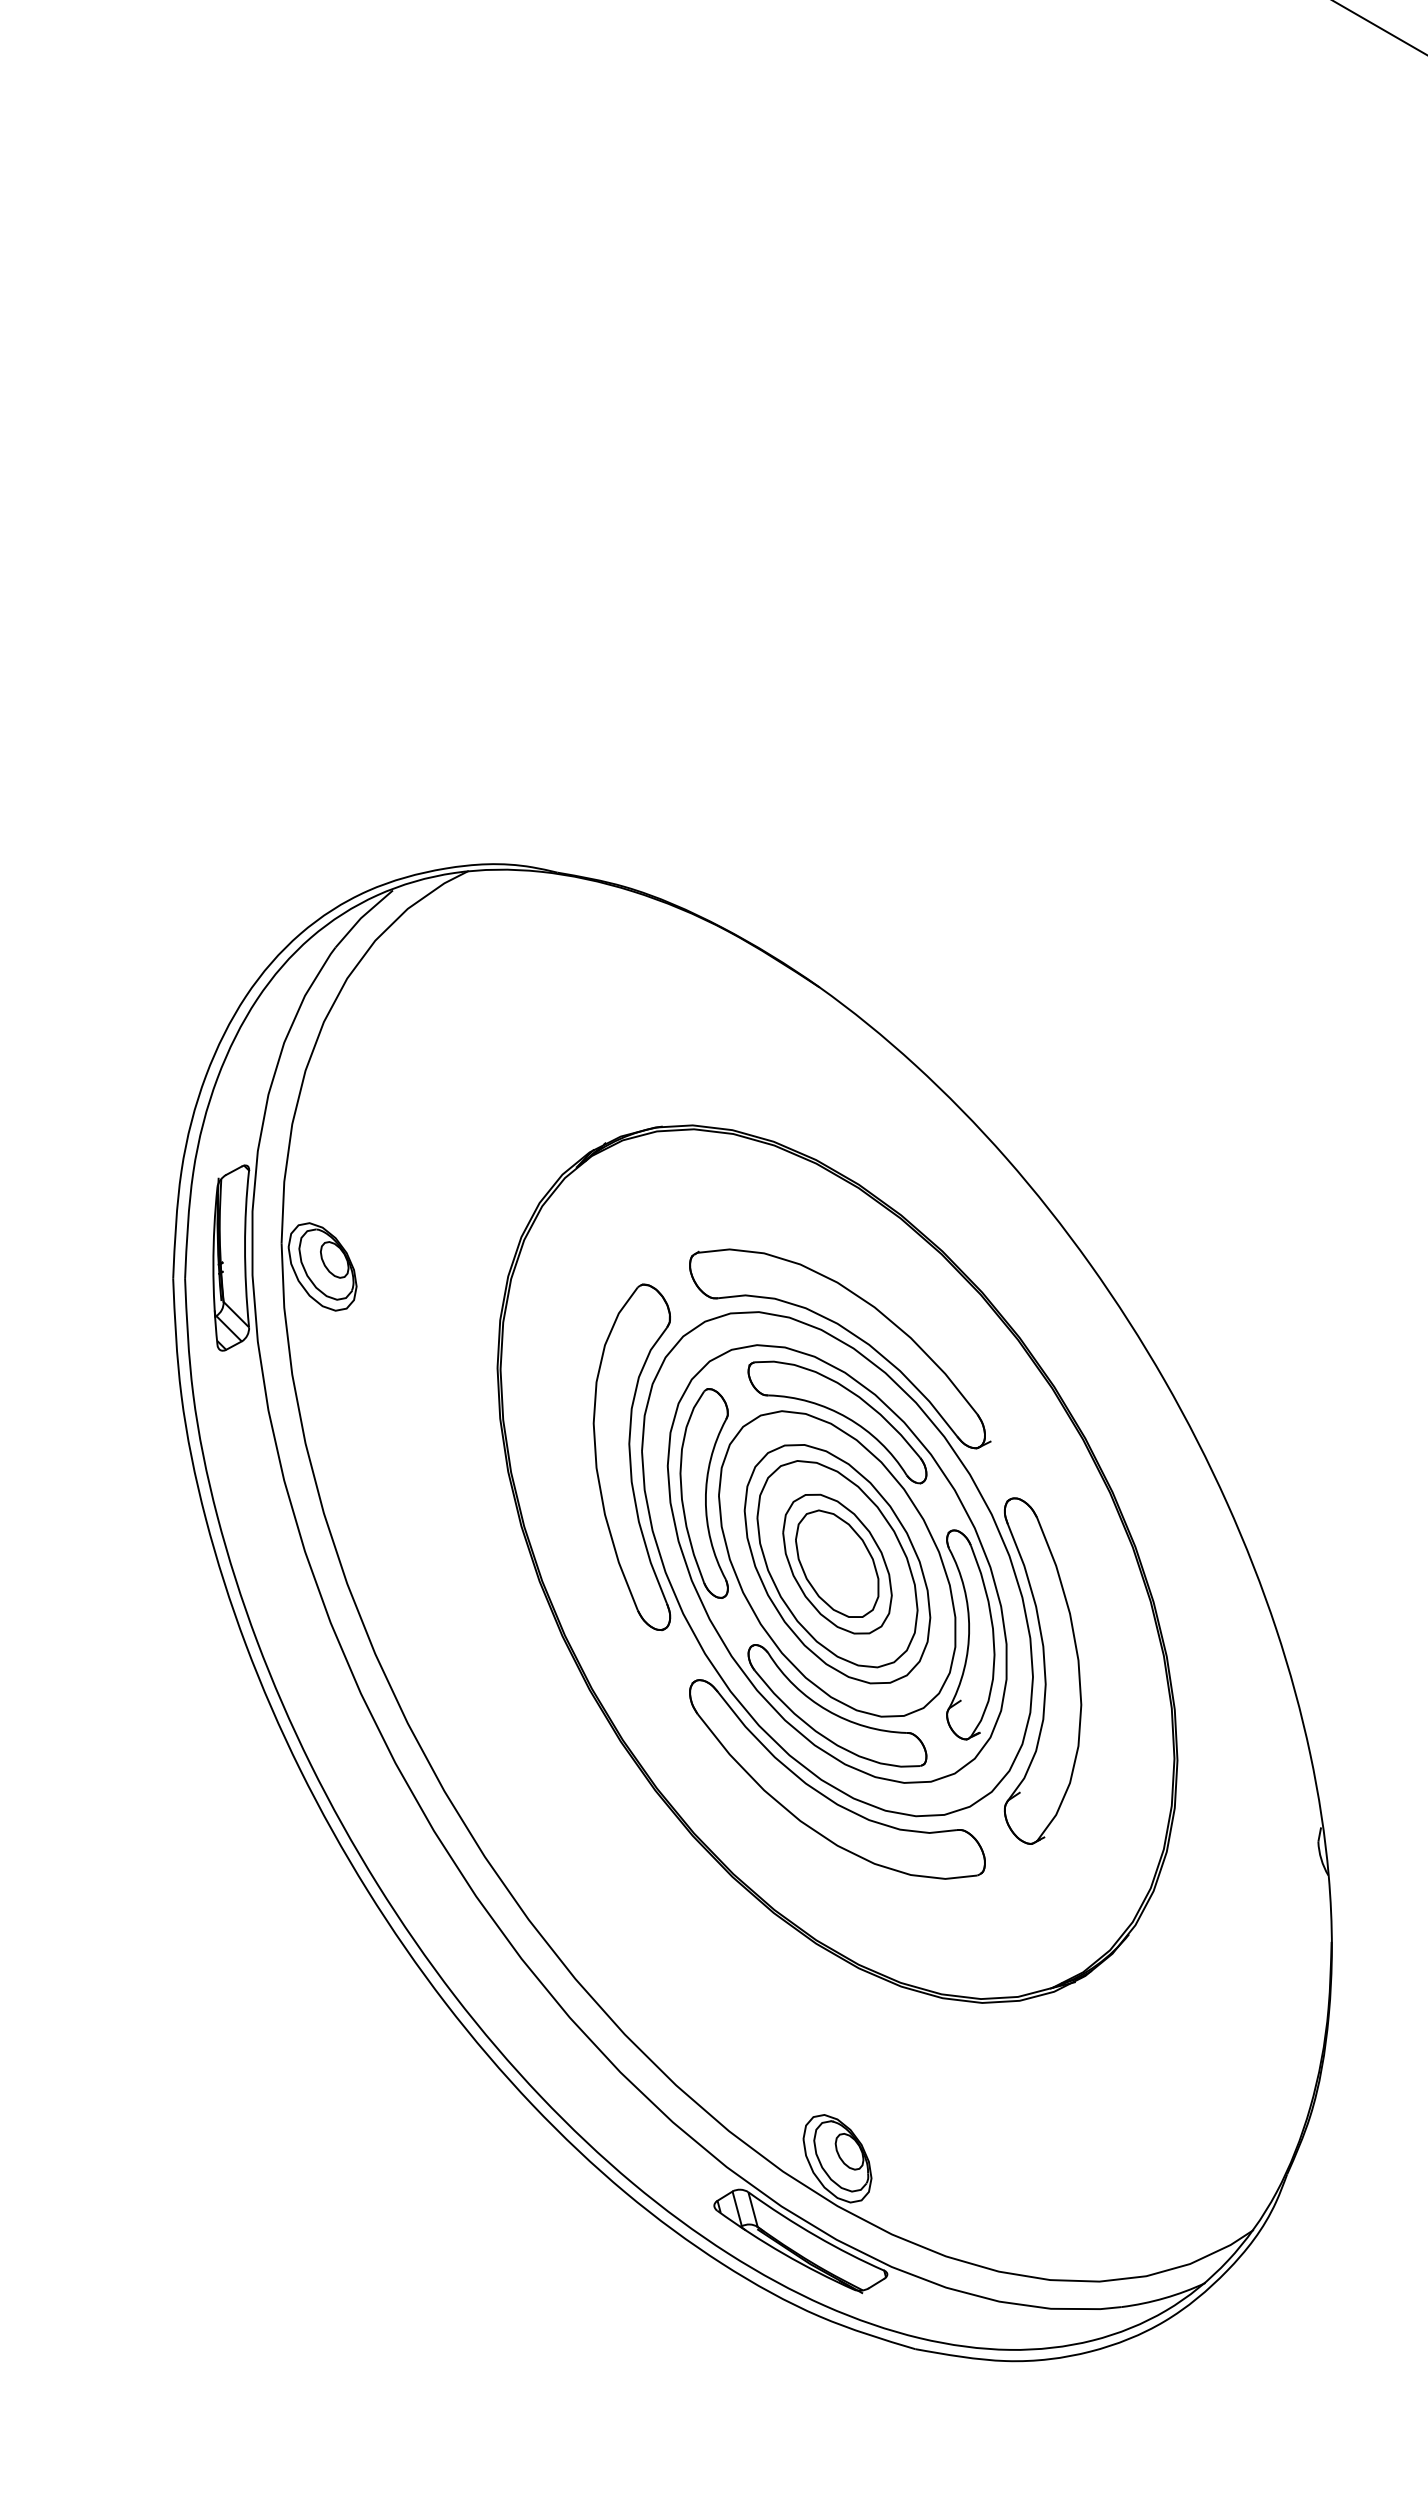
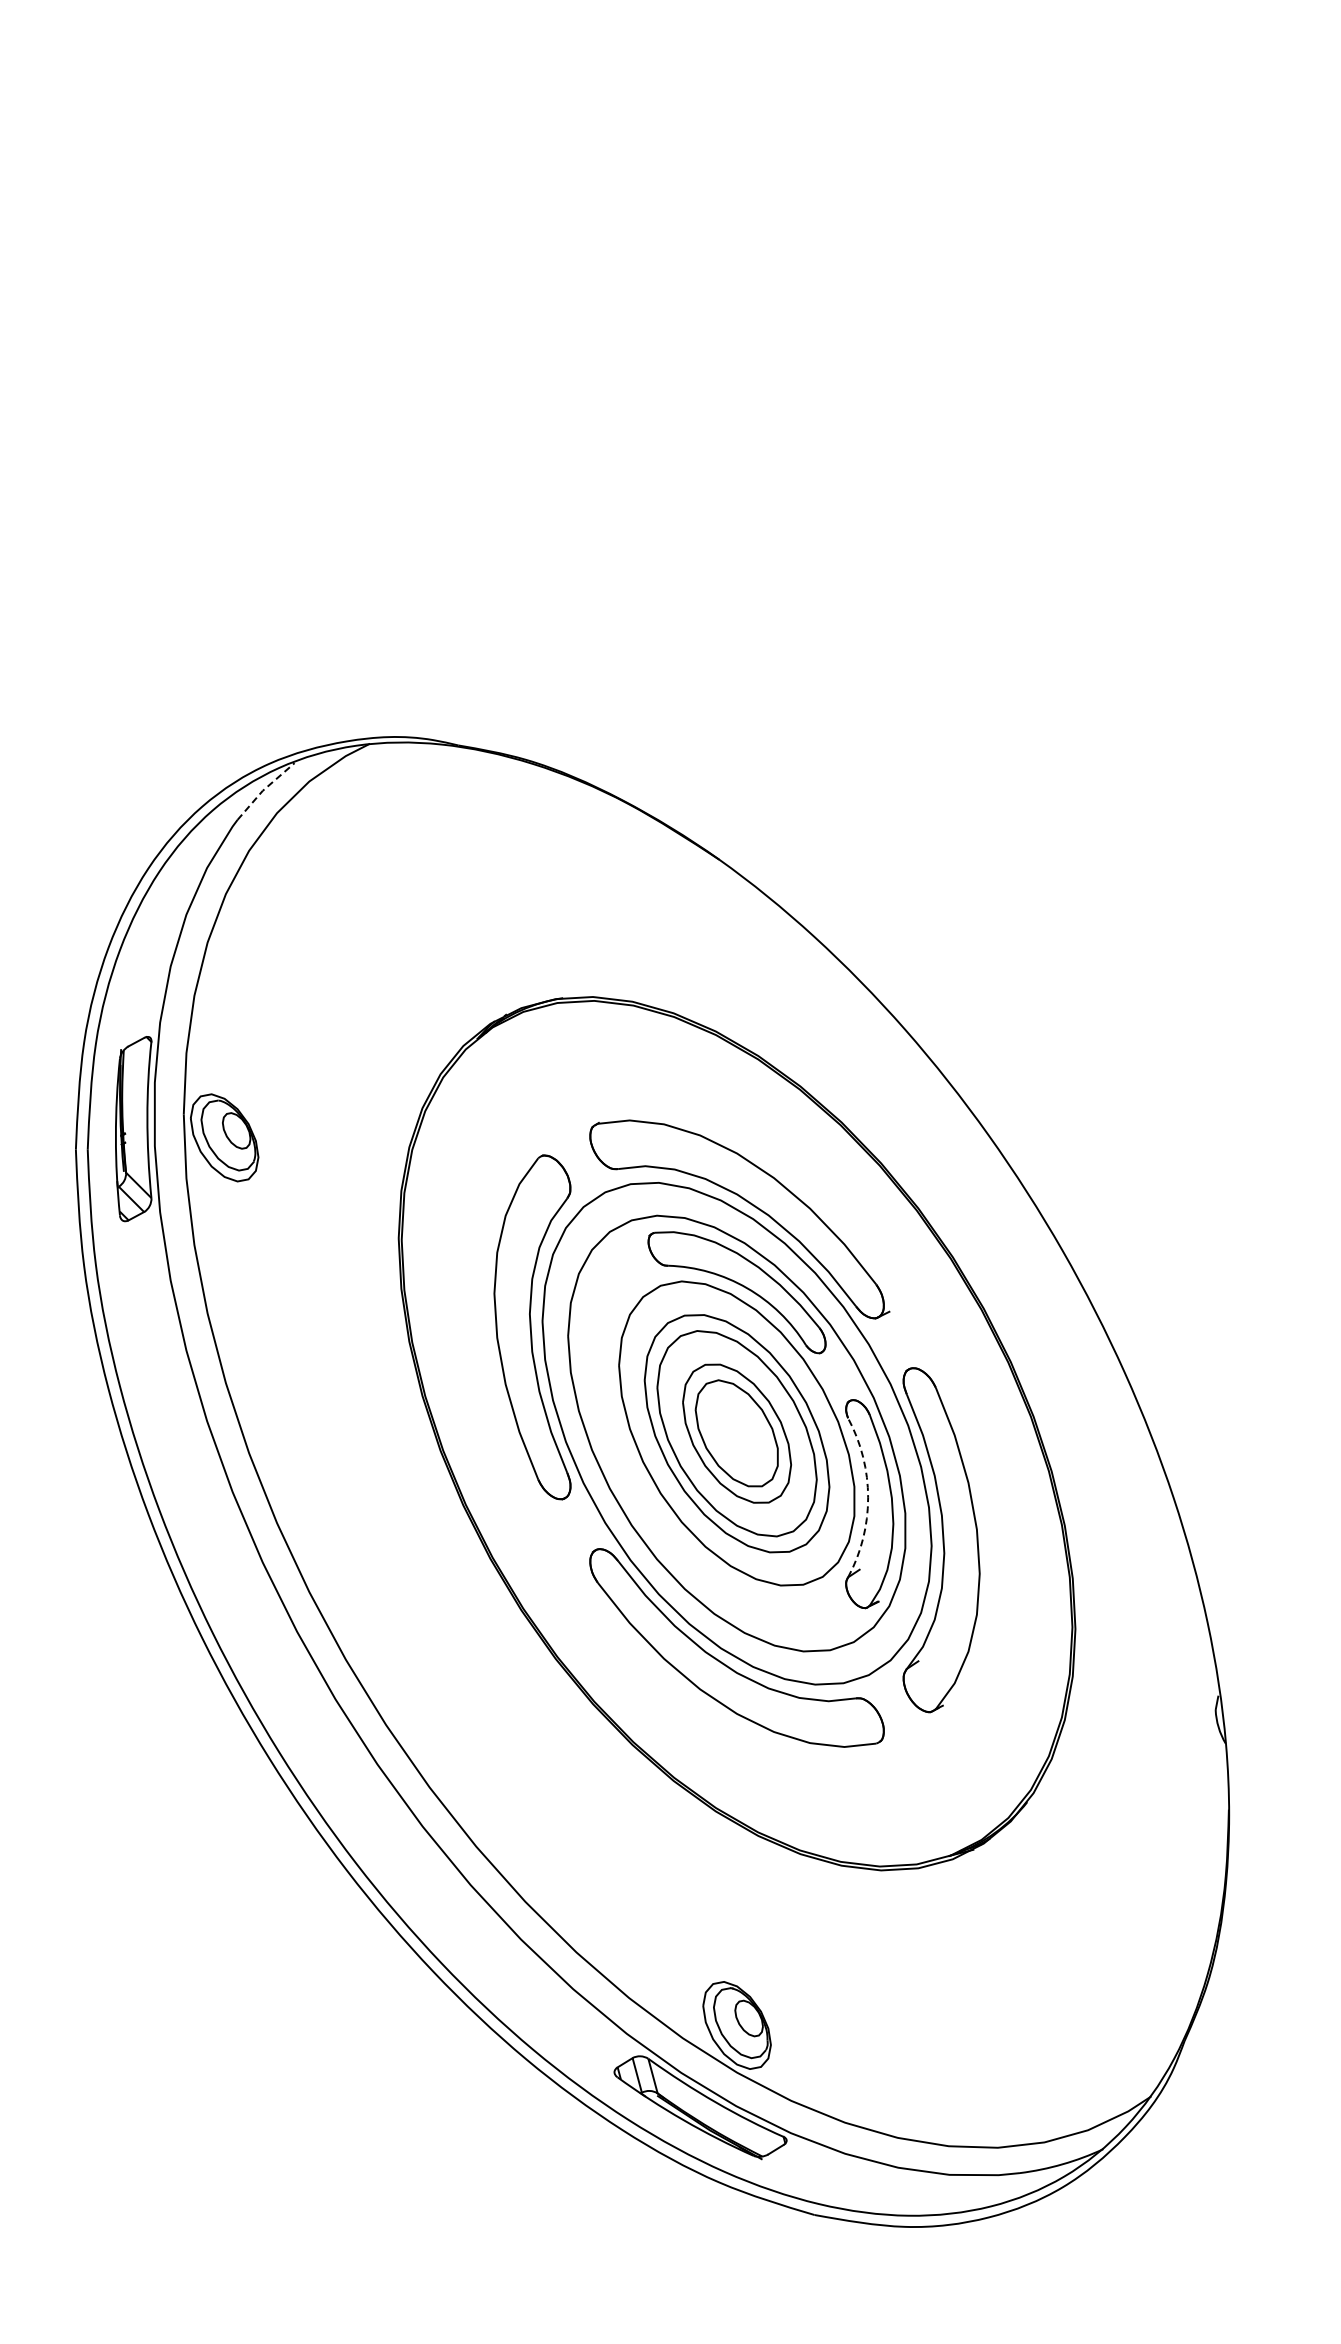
line: (362, 917) -> (264, 790), solid -> dashed
part: (703, 1493) -> (603, 1363), removed
arc: (969, 1628) -> (868, 1497), solid -> dashed
part: (833, 1712) -> (733, 1581), removed

